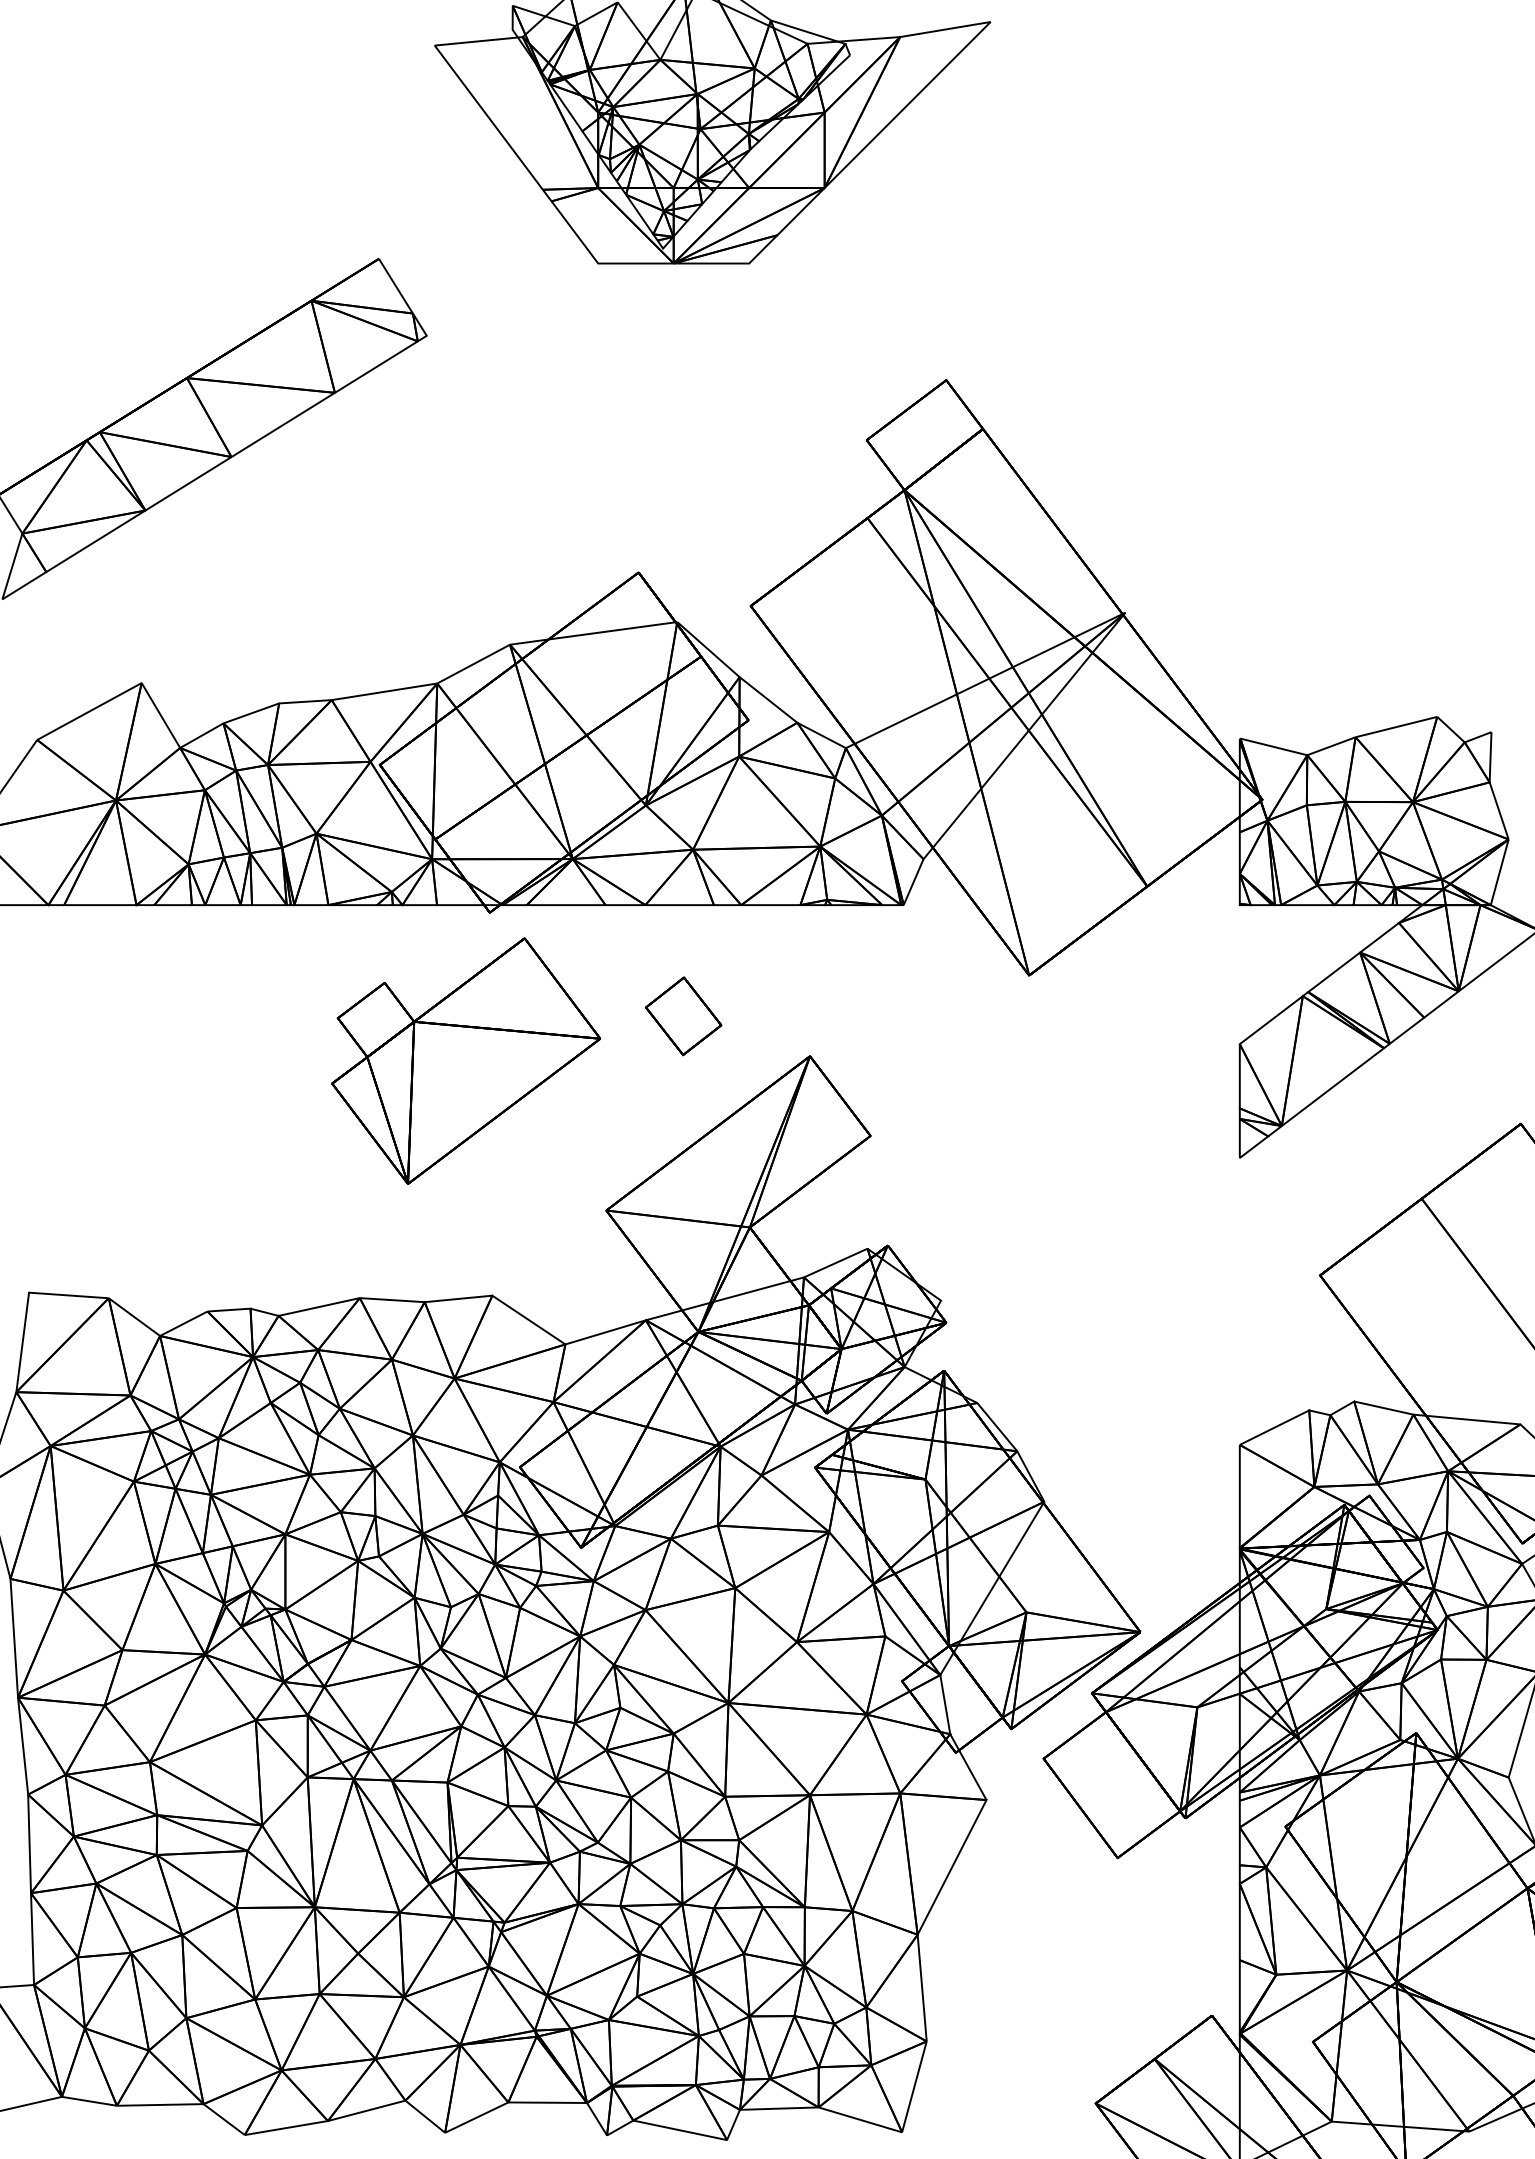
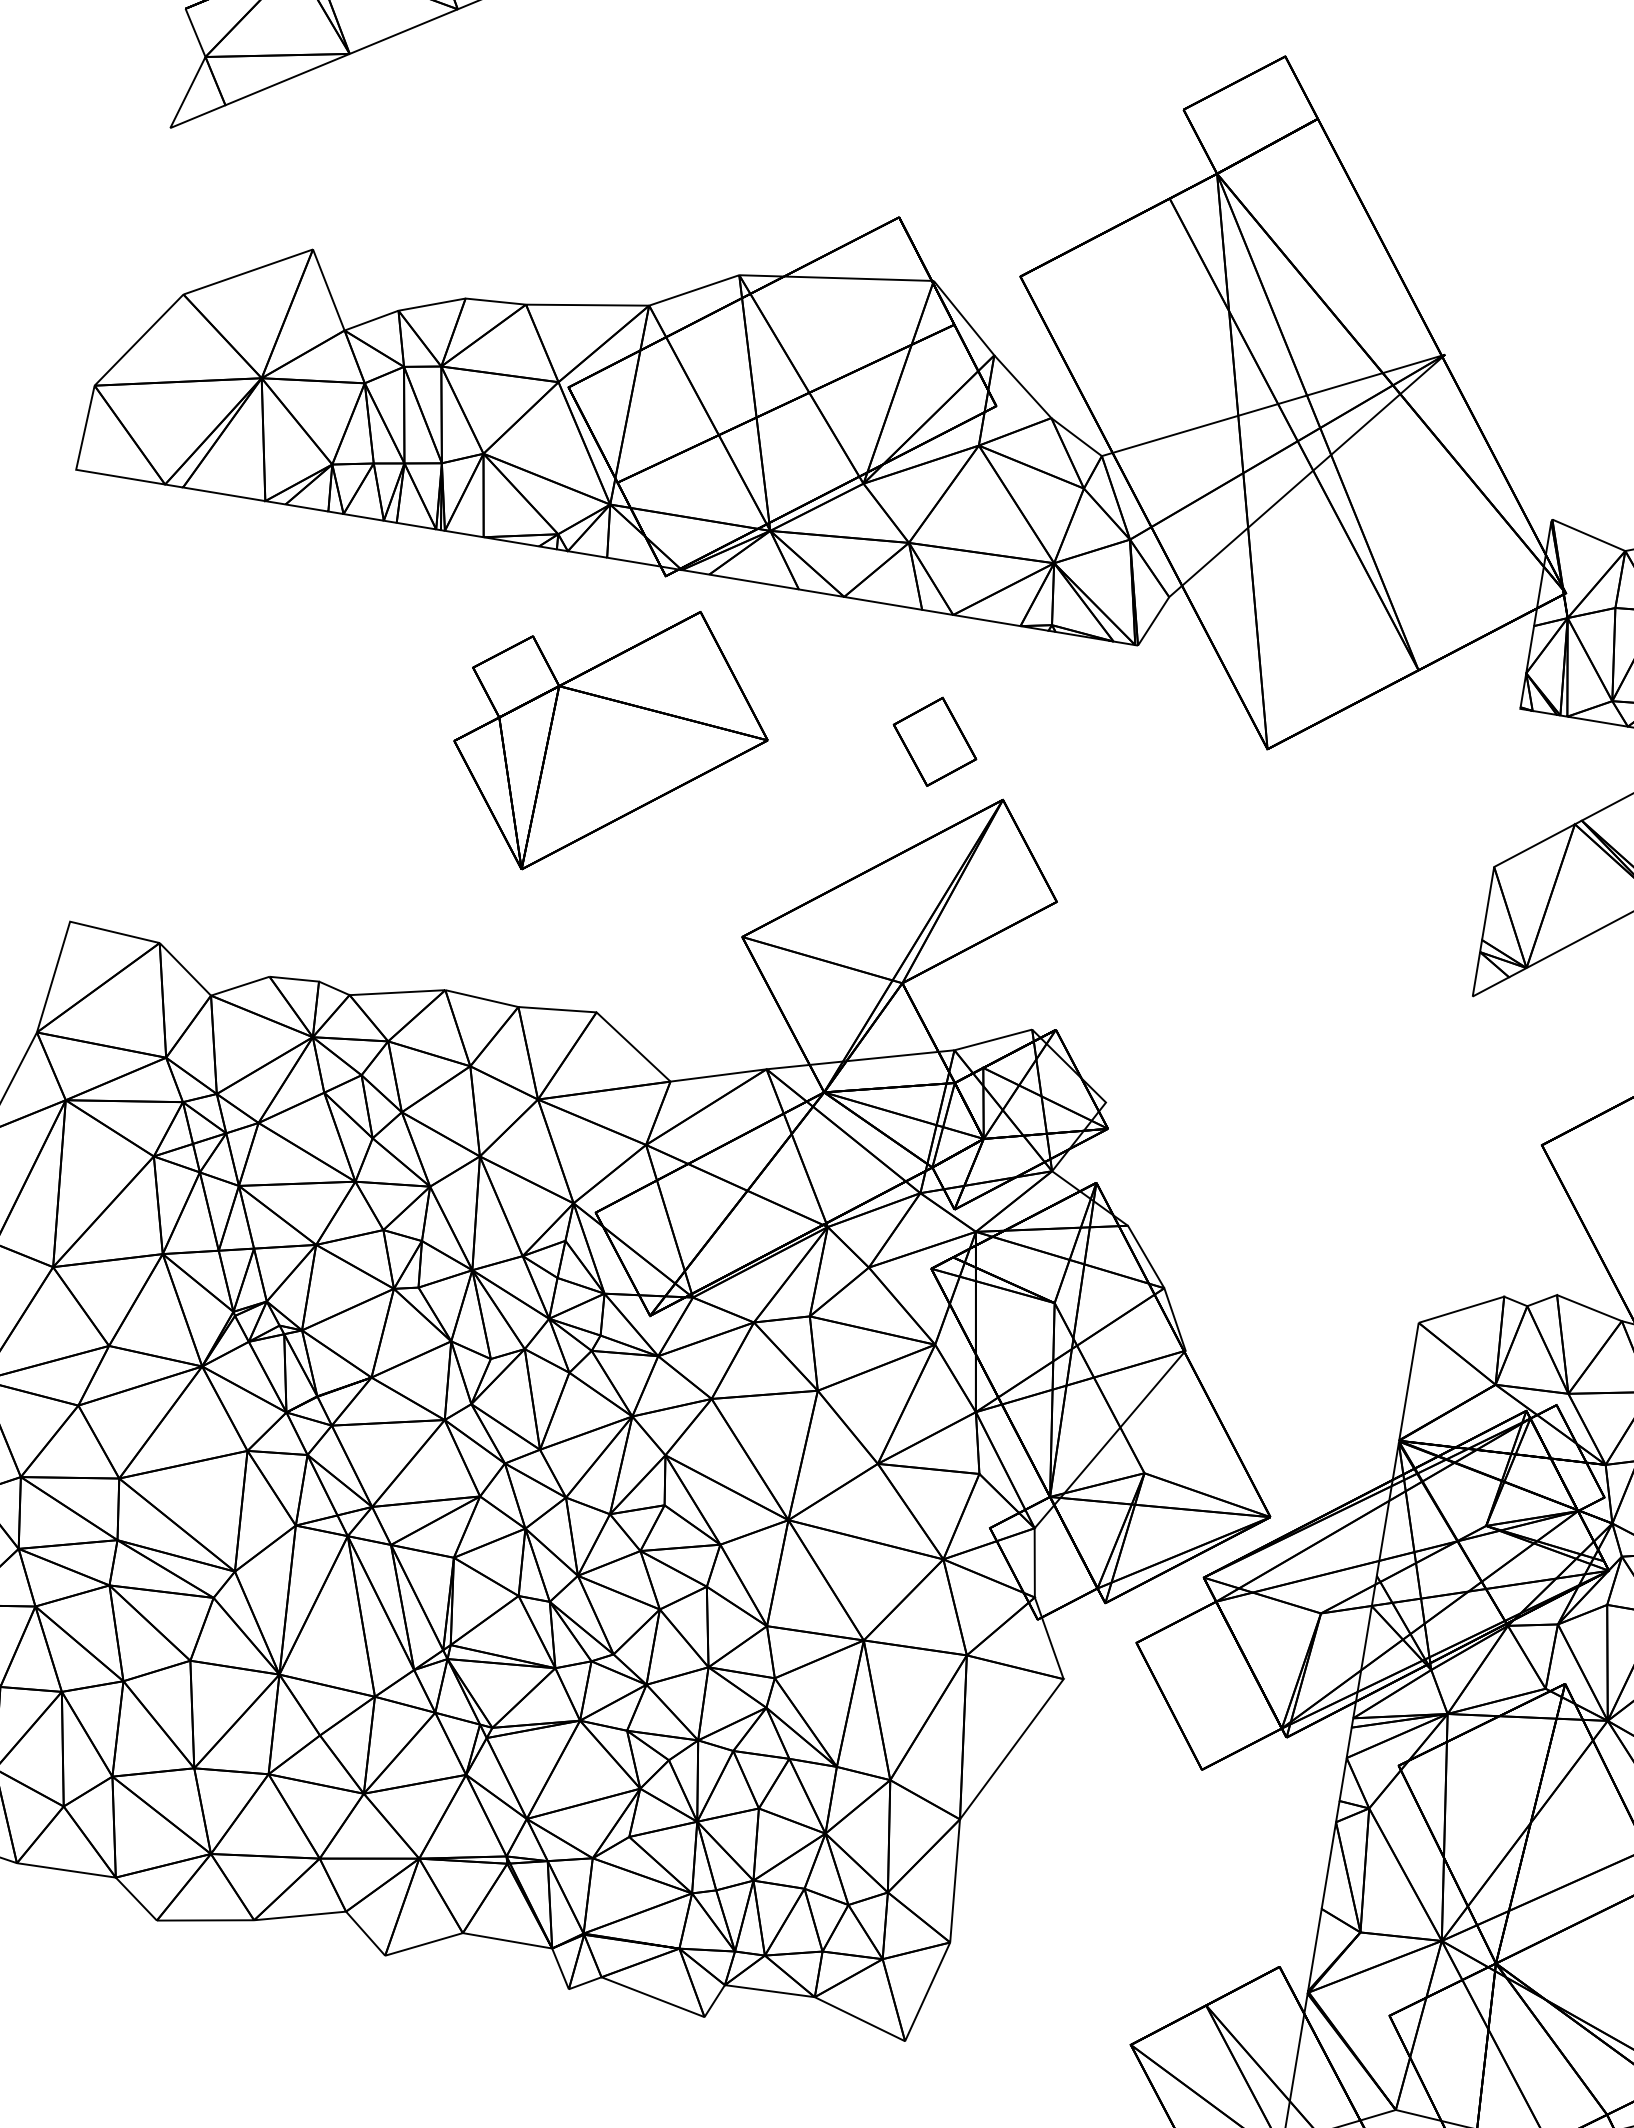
part: (683, 1016) -> (934, 742), moved

